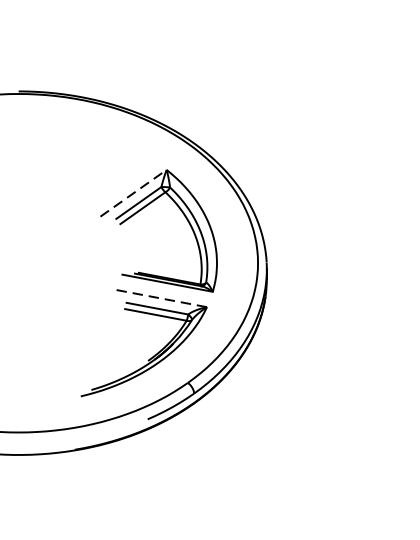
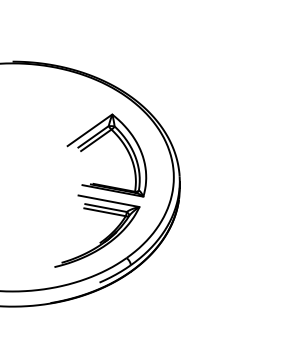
line: (134, 193) -> (90, 130), dashed -> solid
line: (162, 298) -> (109, 201), dashed -> solid

